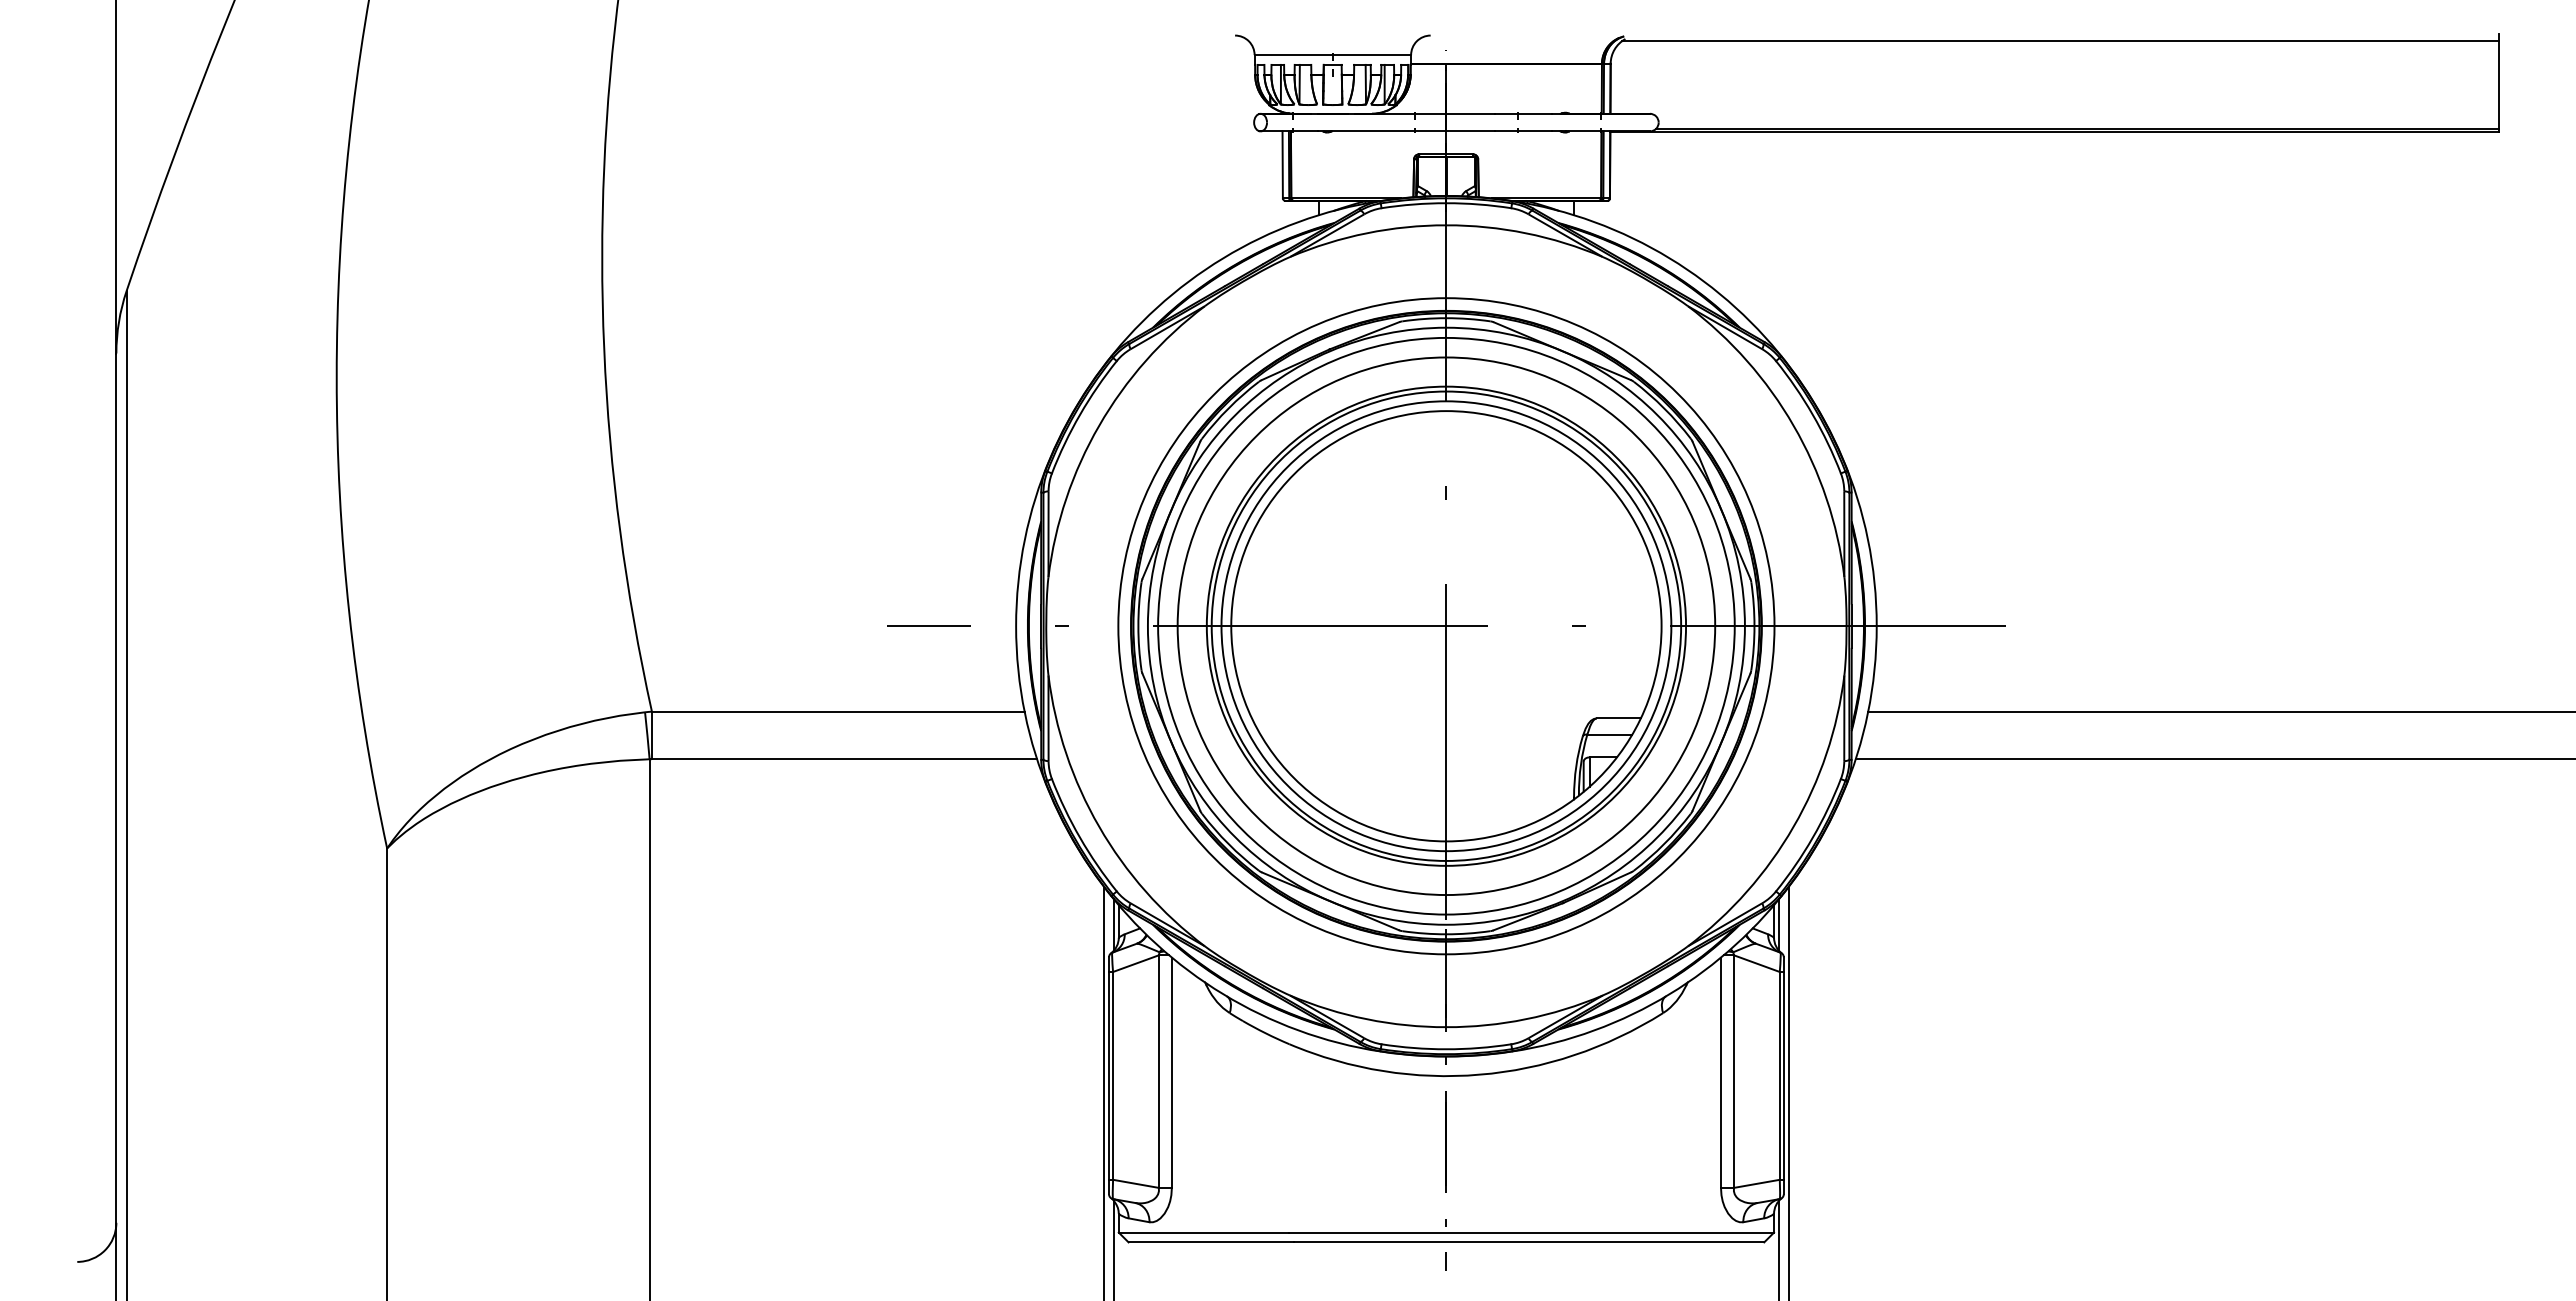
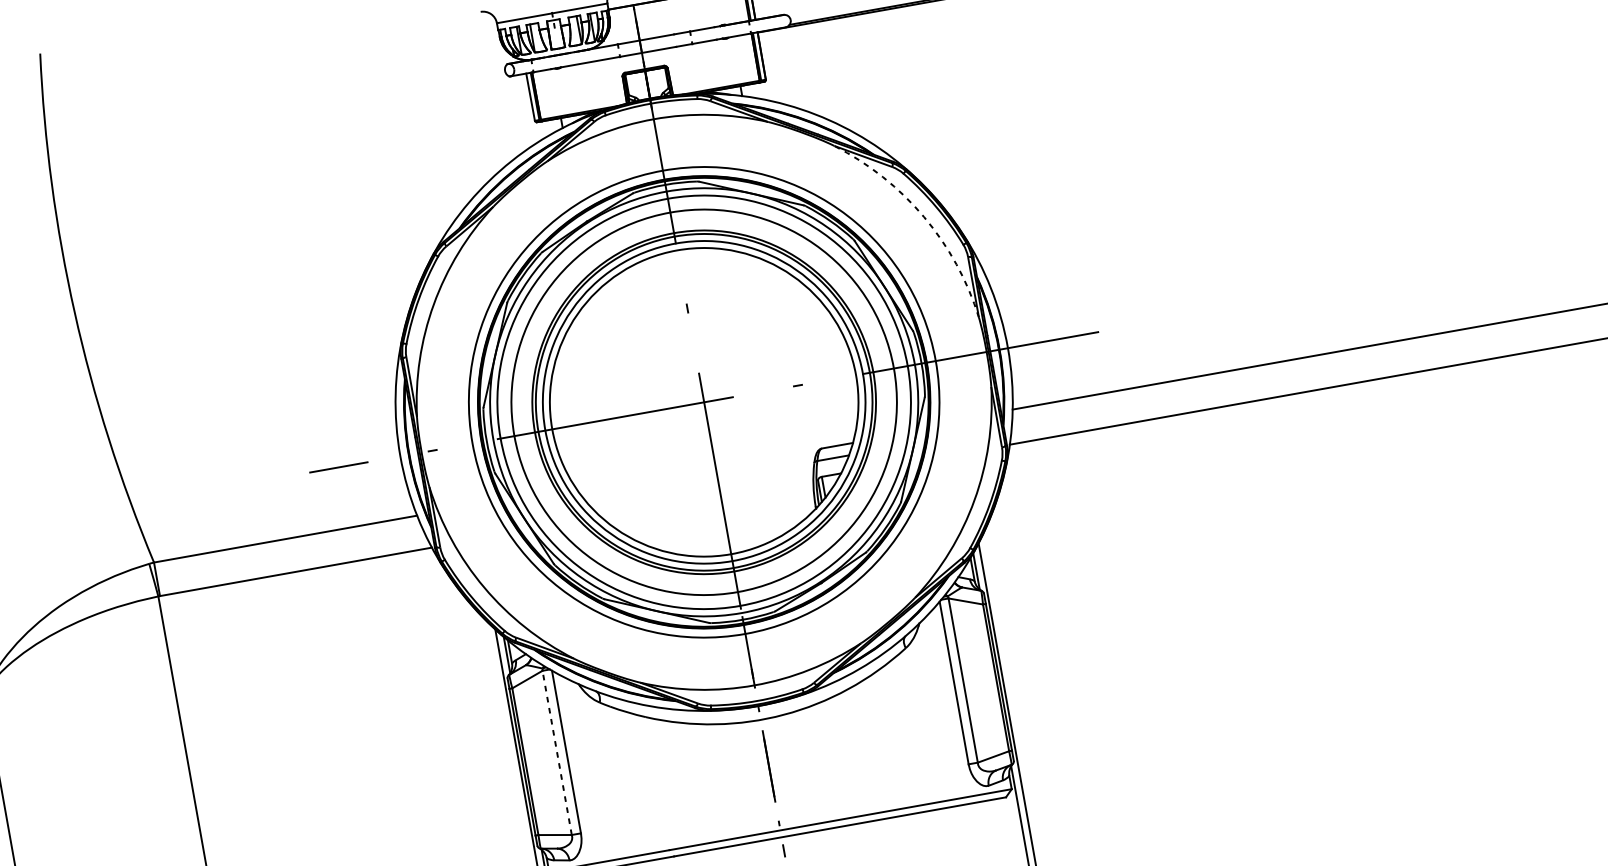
arc: (1793, 425) -> (923, 216), solid -> dashed
line: (1158, 1071) -> (556, 752), solid -> dashed

